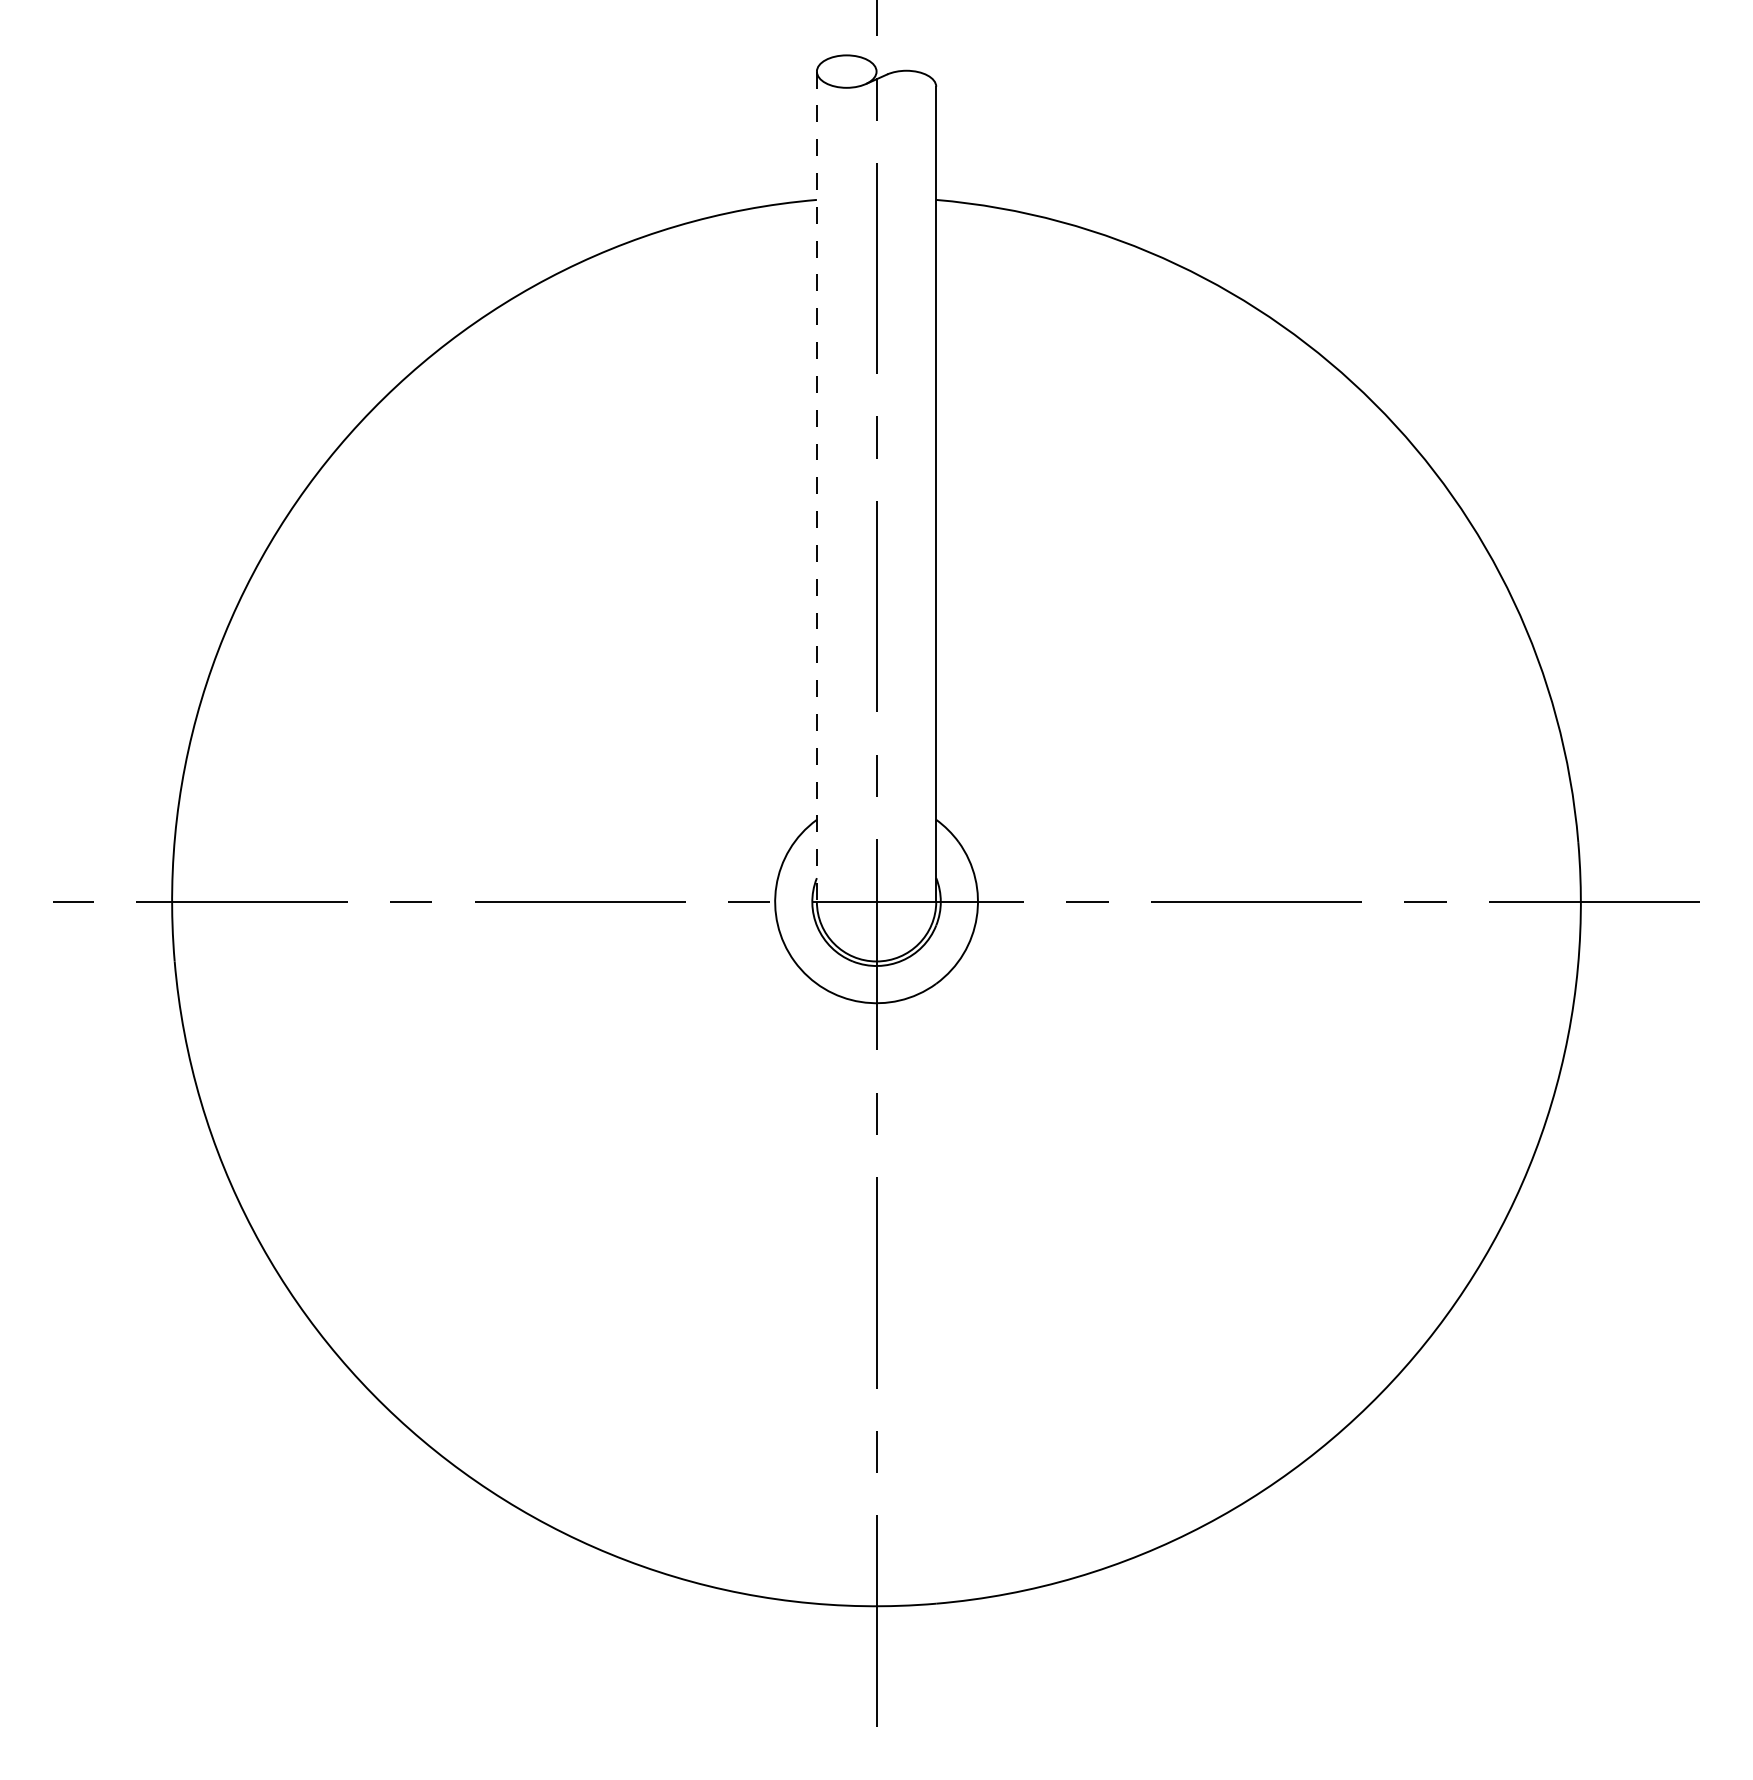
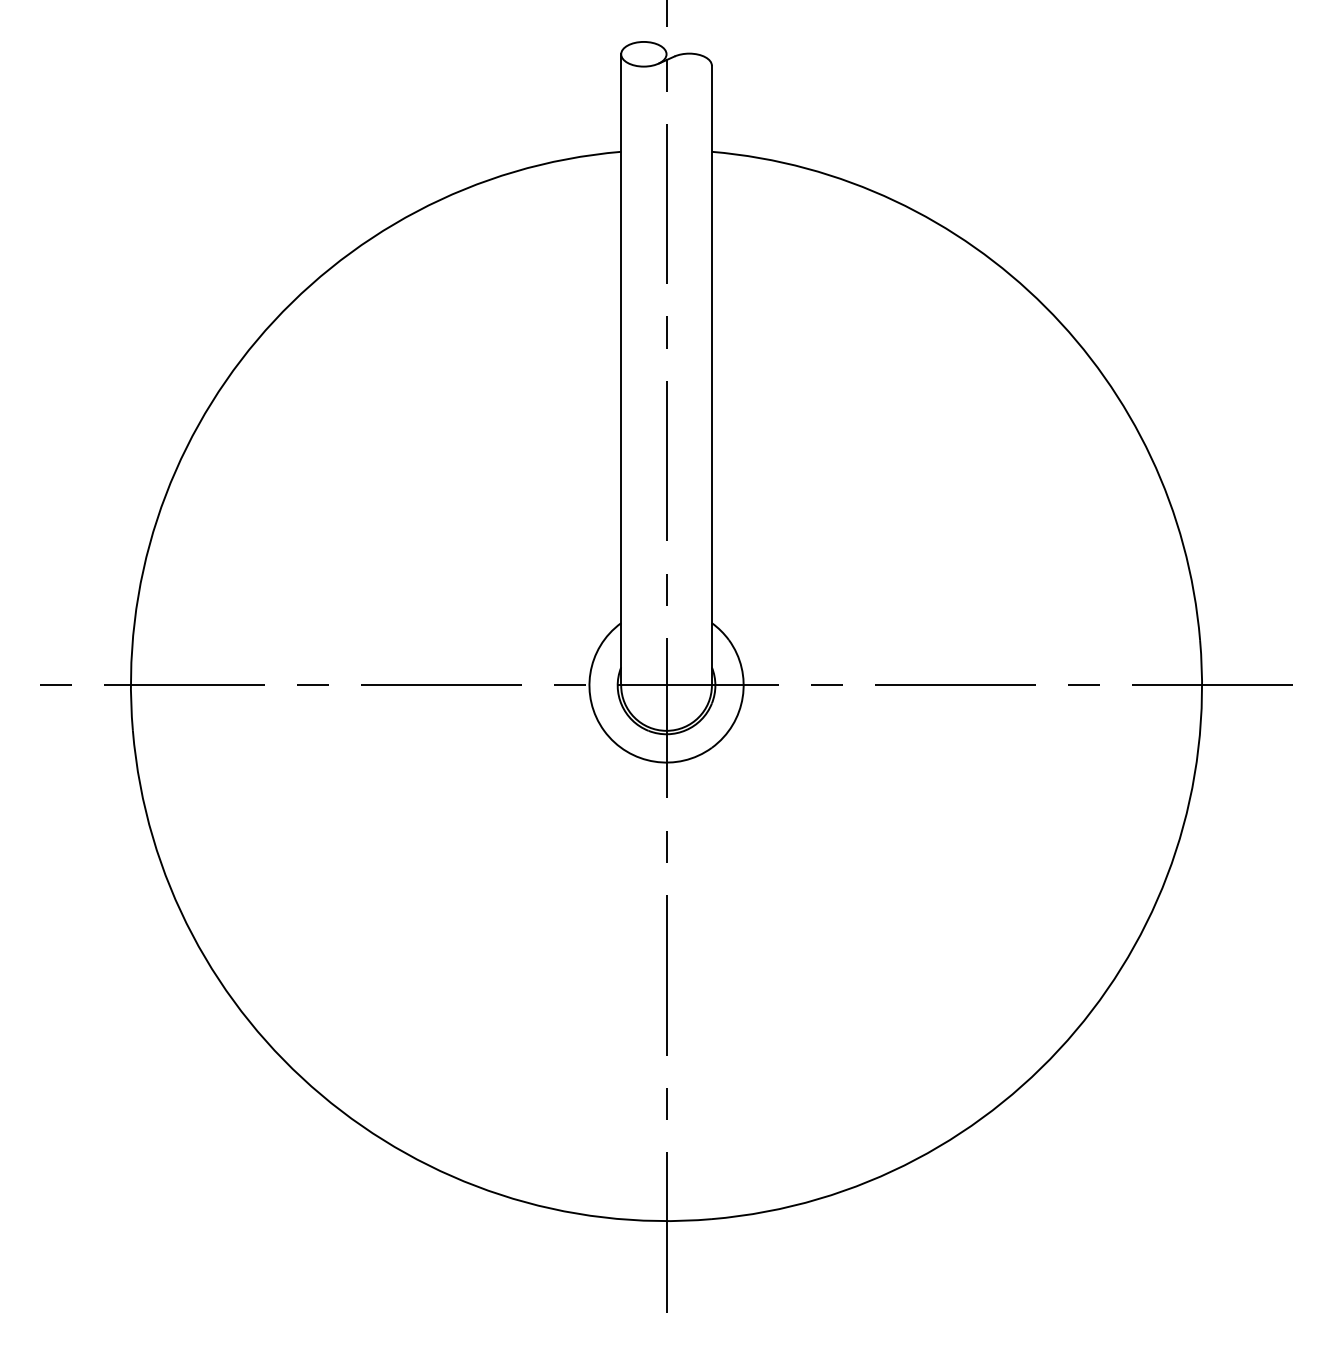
line: (816, 487) -> (620, 370), dashed -> solid

